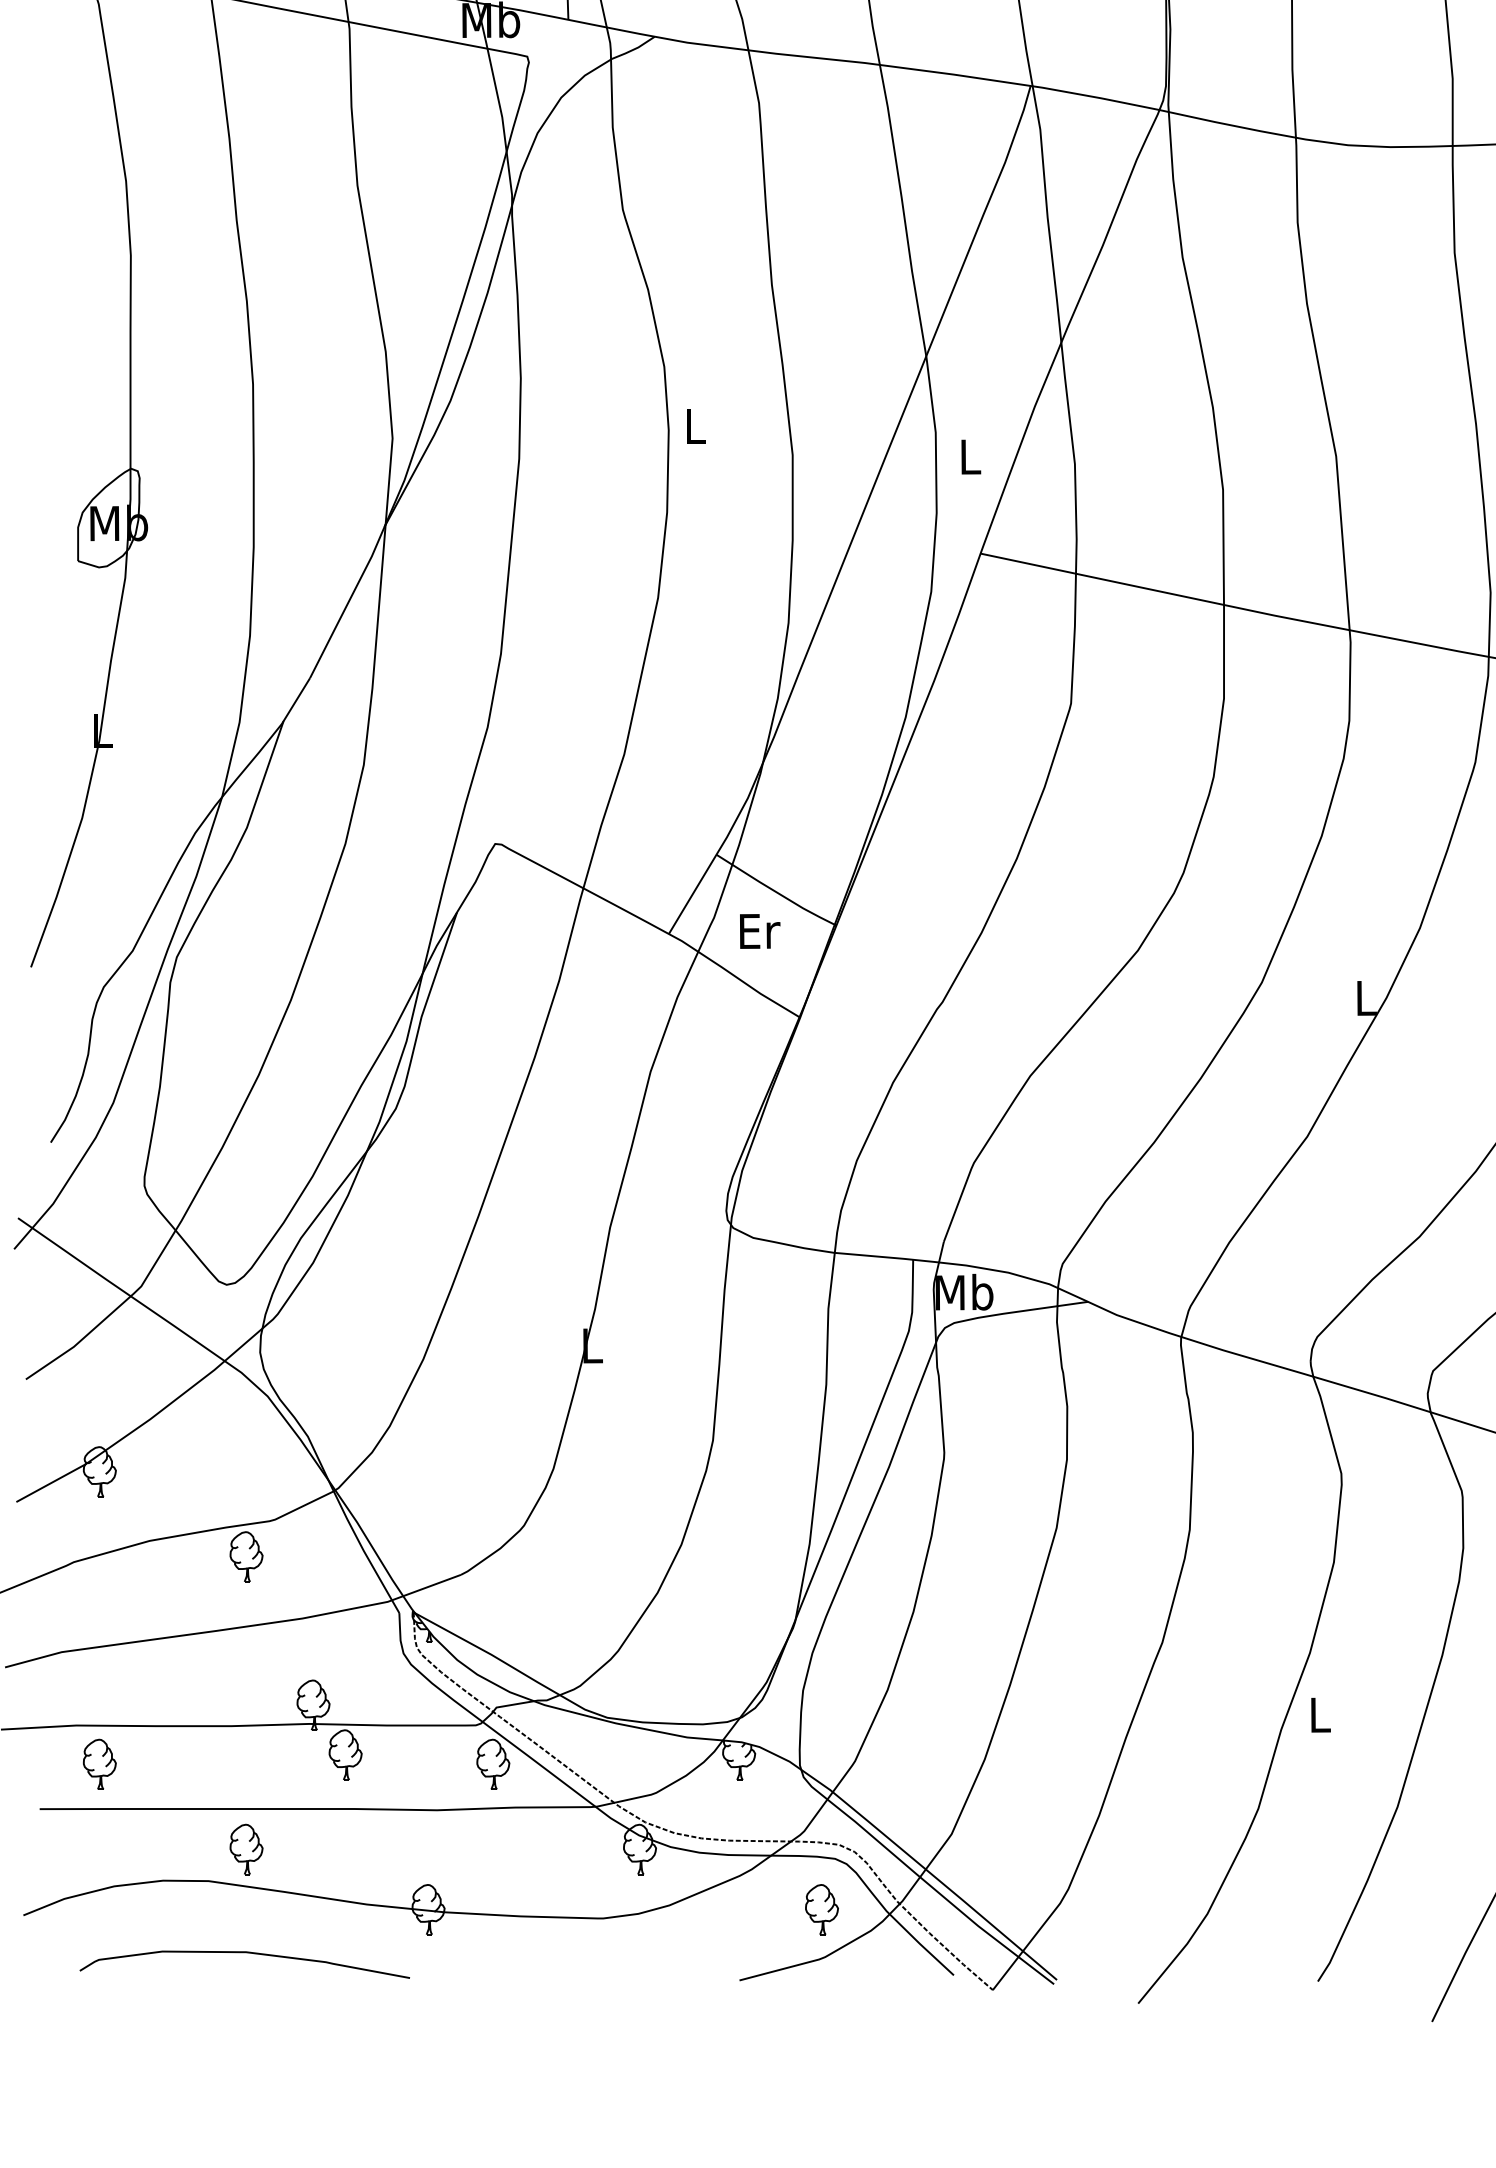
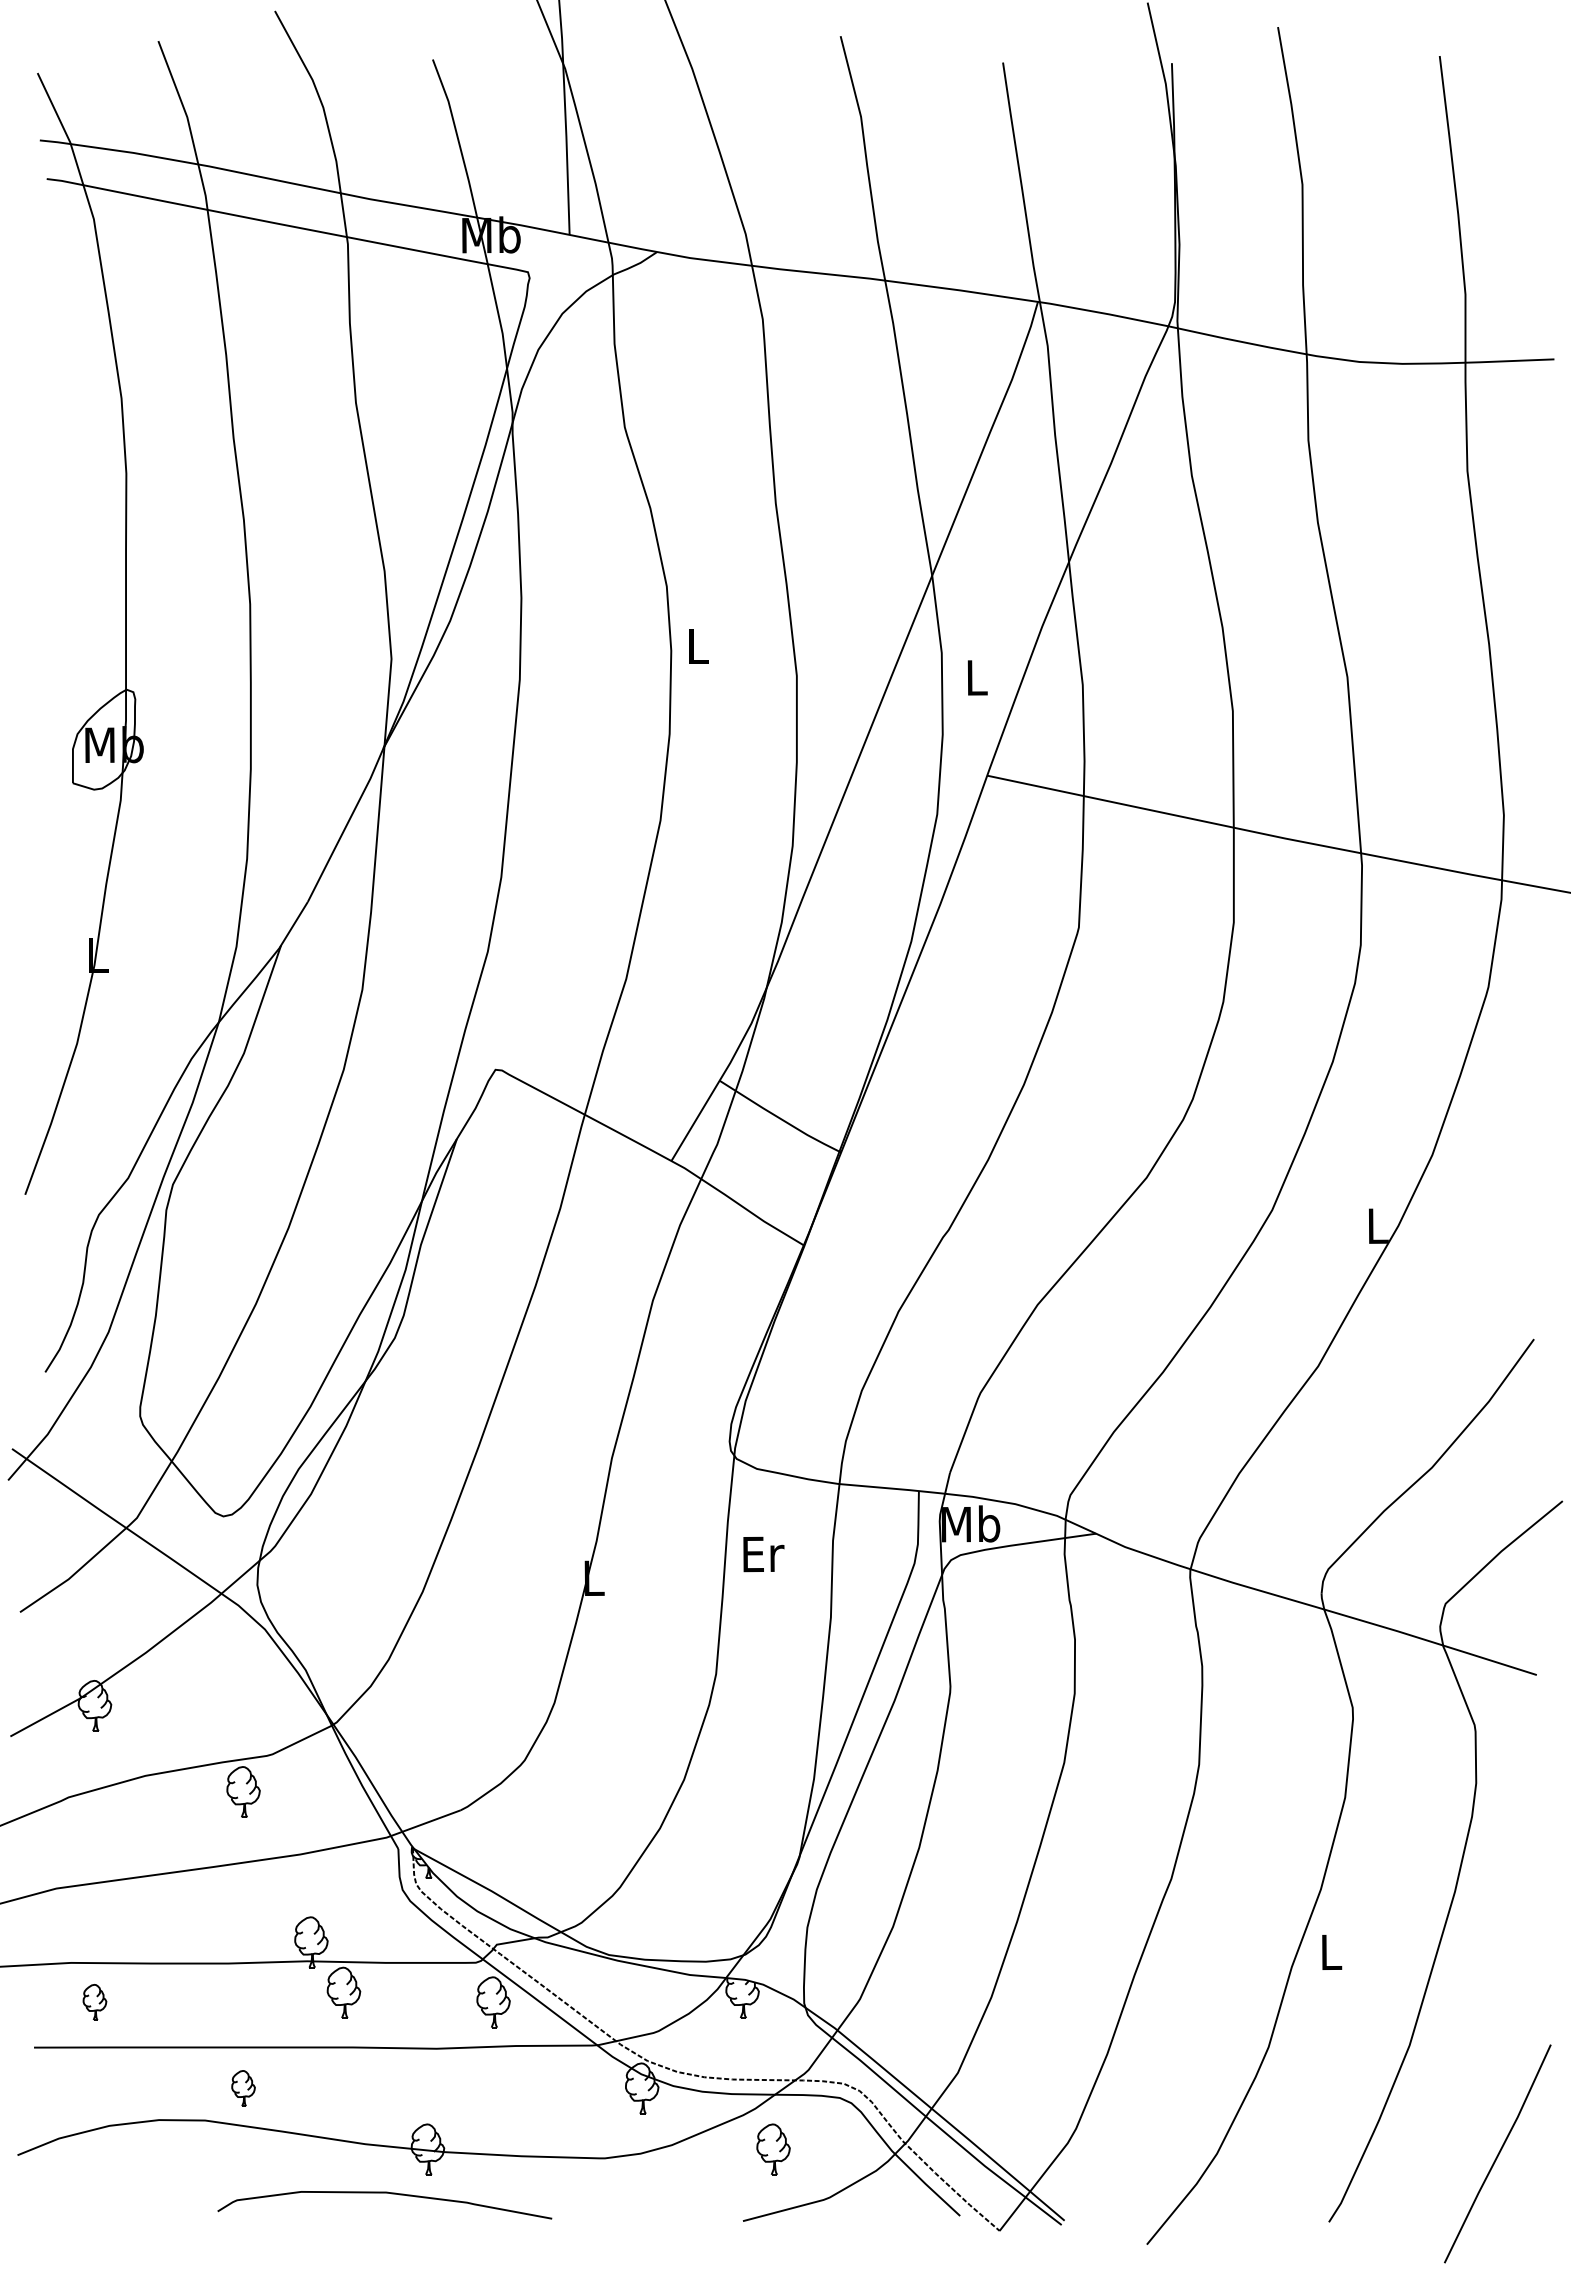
text: (759, 931) -> (763, 1554), moved
part: (99, 1764) -> (94, 2002), size x0.7
part: (246, 1849) -> (243, 2088), size x0.7
part: (821, 1909) -> (773, 2149), moved
curve: (244, 1953) -> (384, 2193), moved

